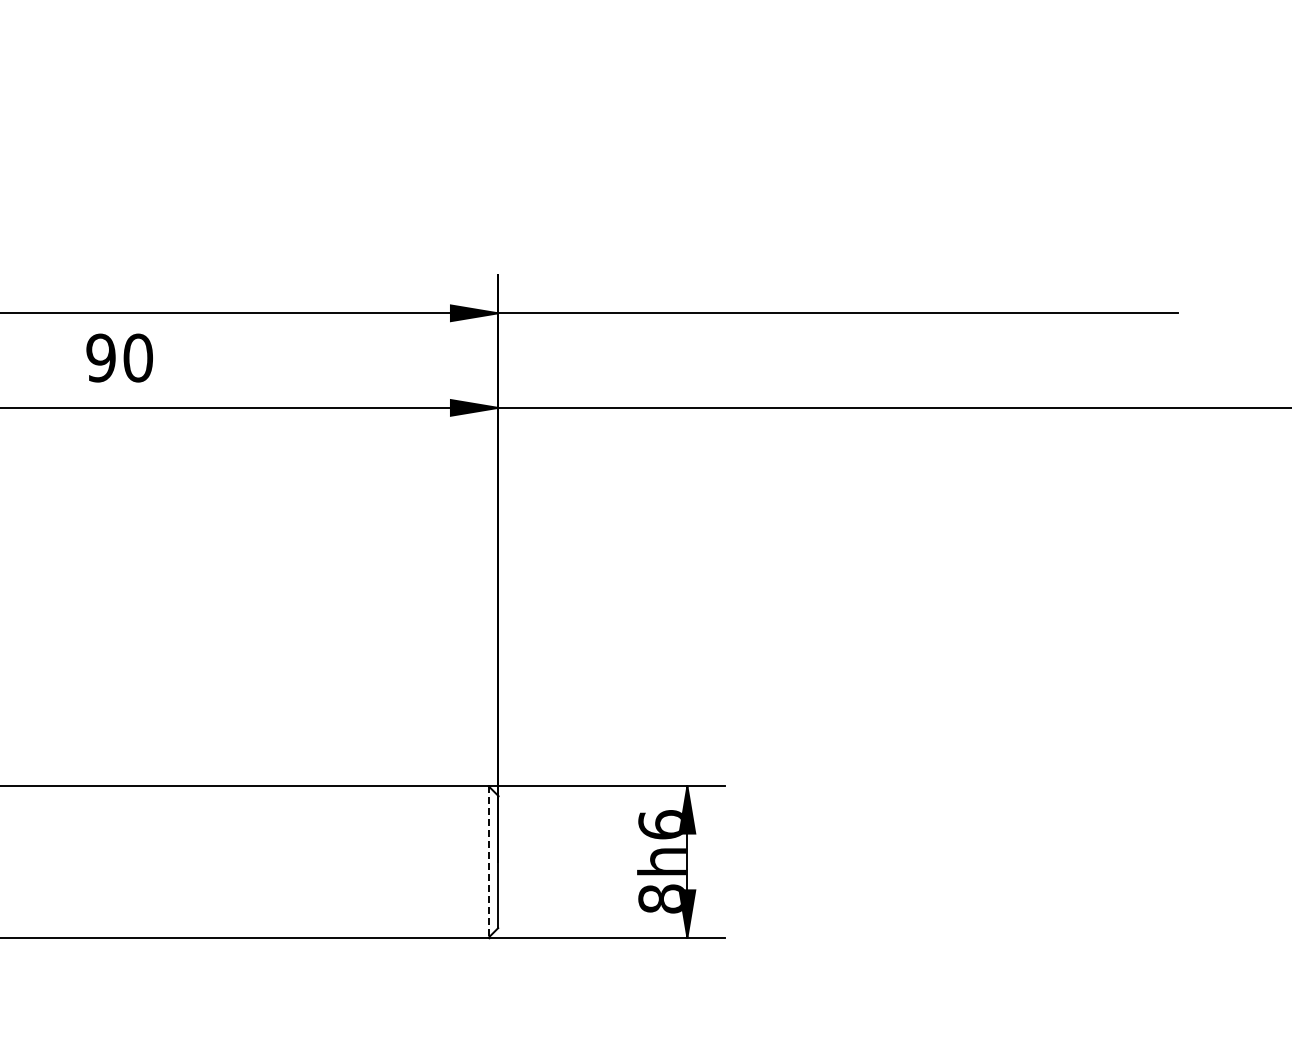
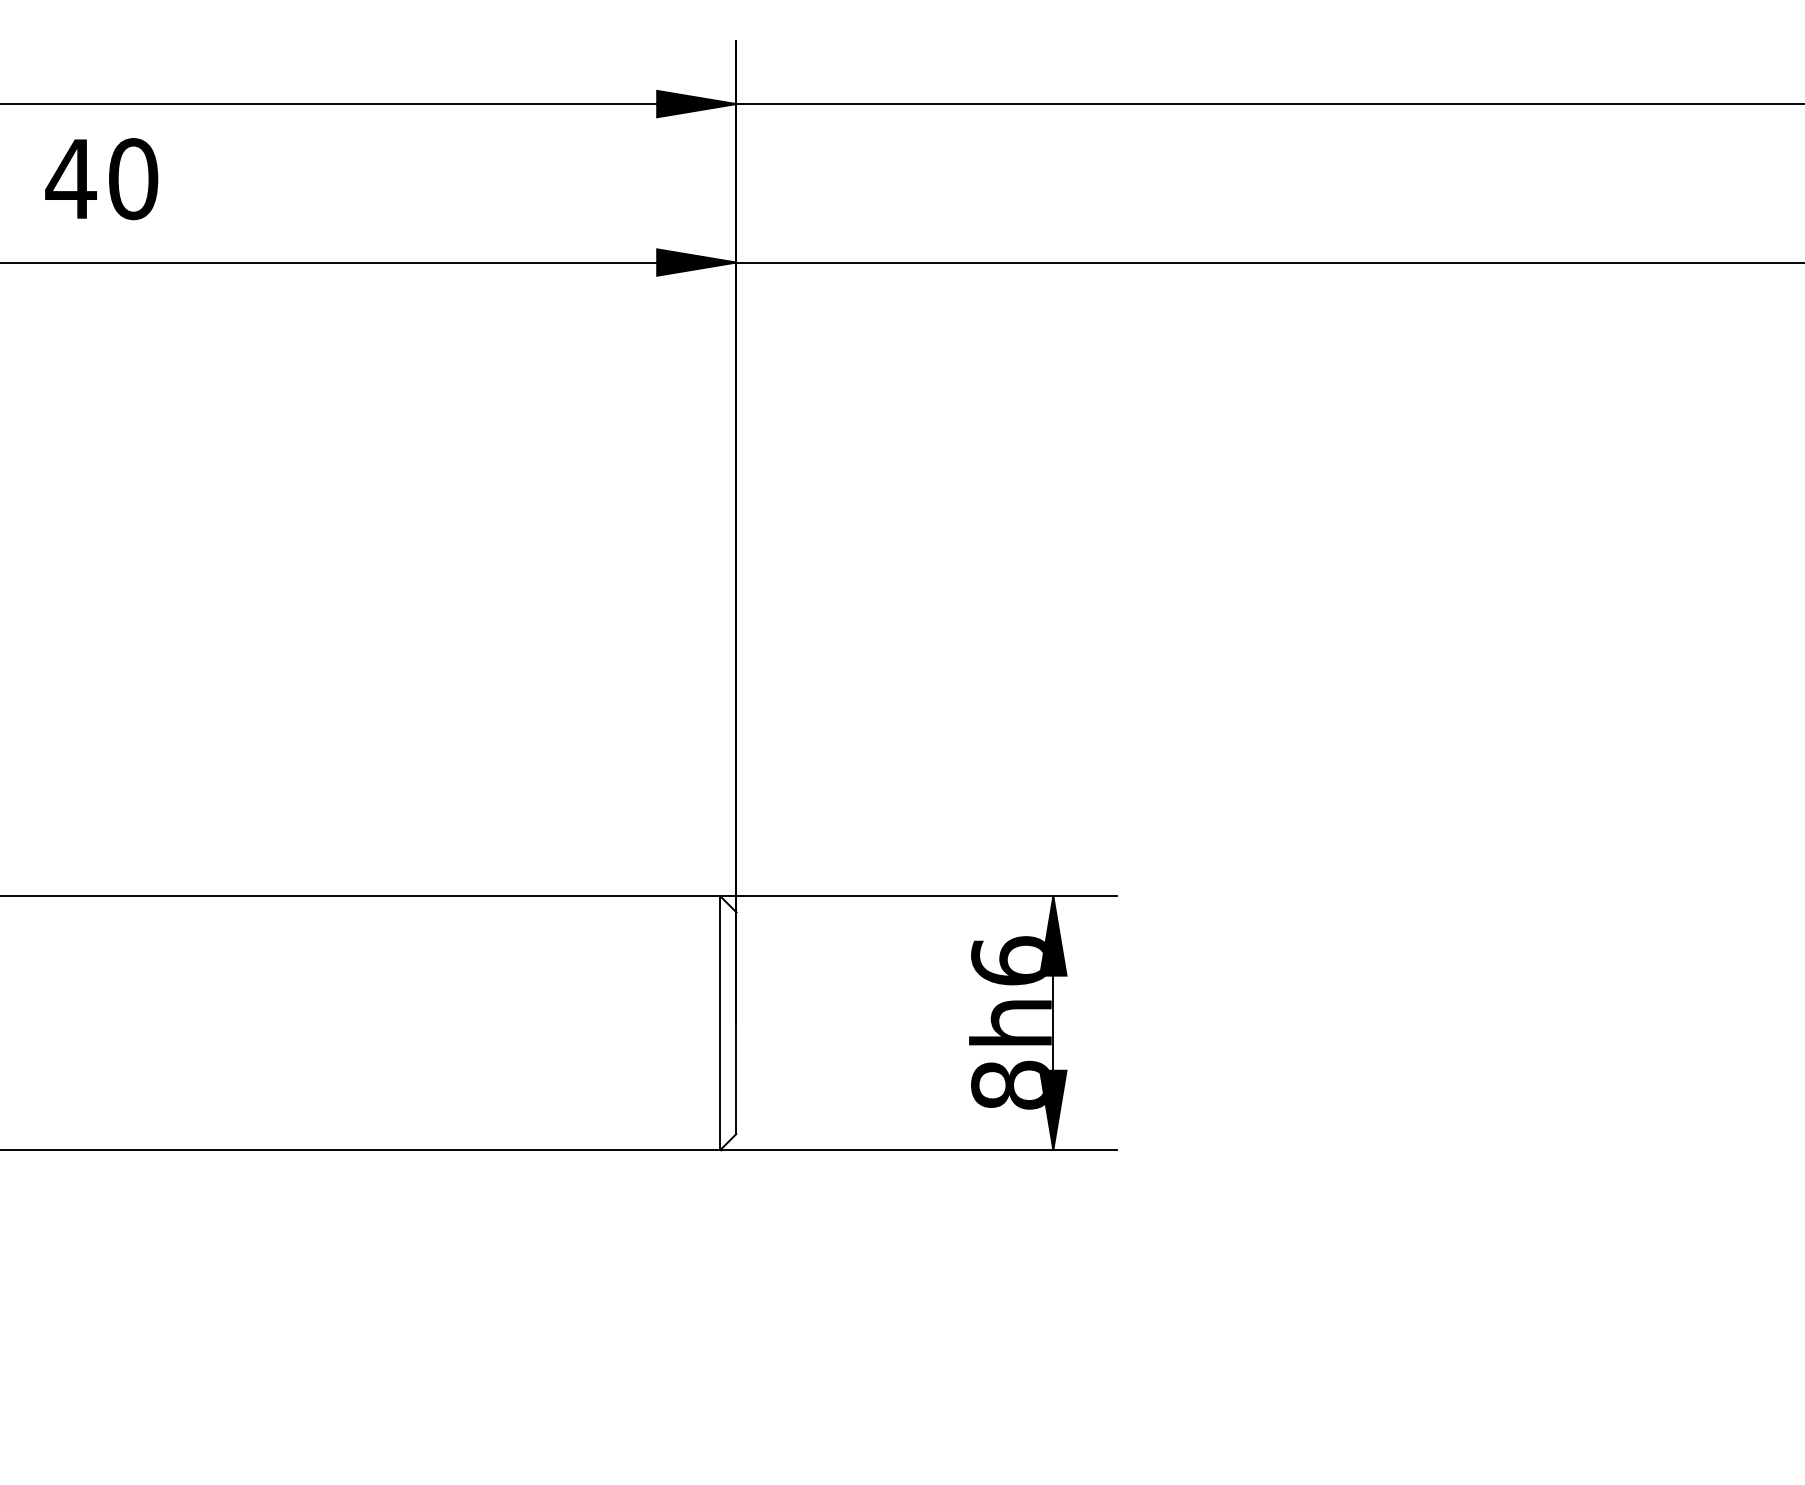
text: (100, 357) -> (70, 178), 90 -> 40
line: (488, 861) -> (720, 1022), dashed -> solid

